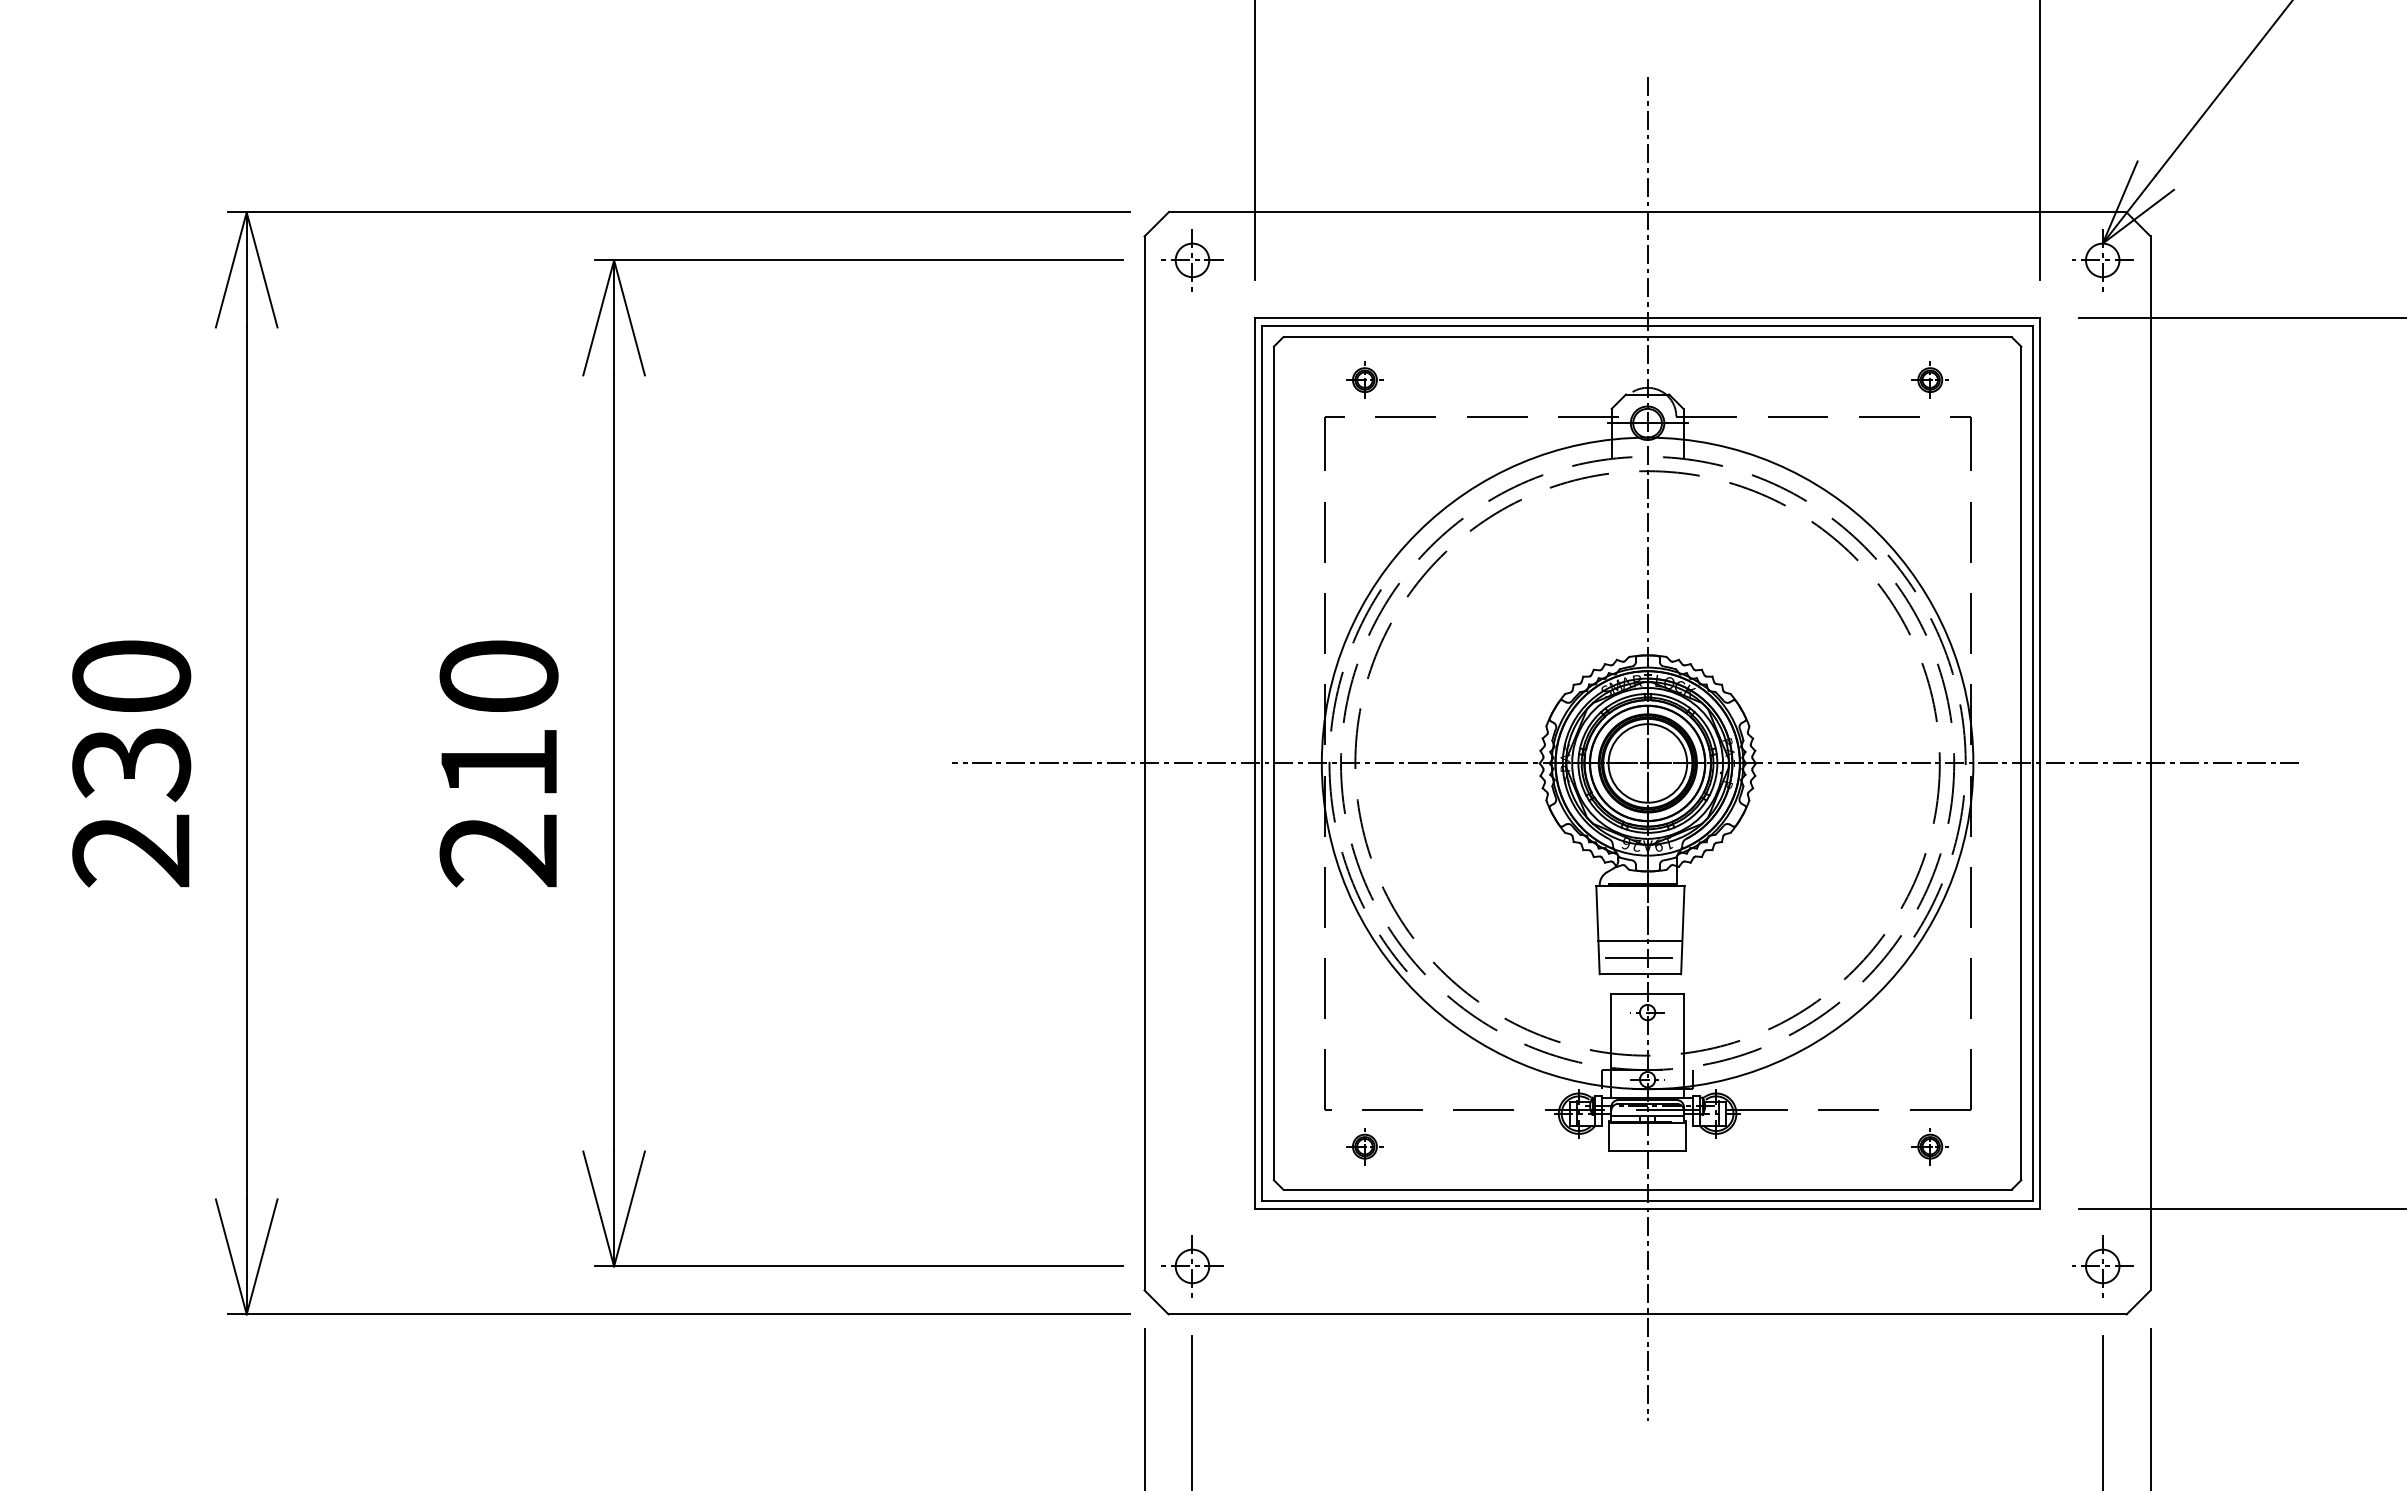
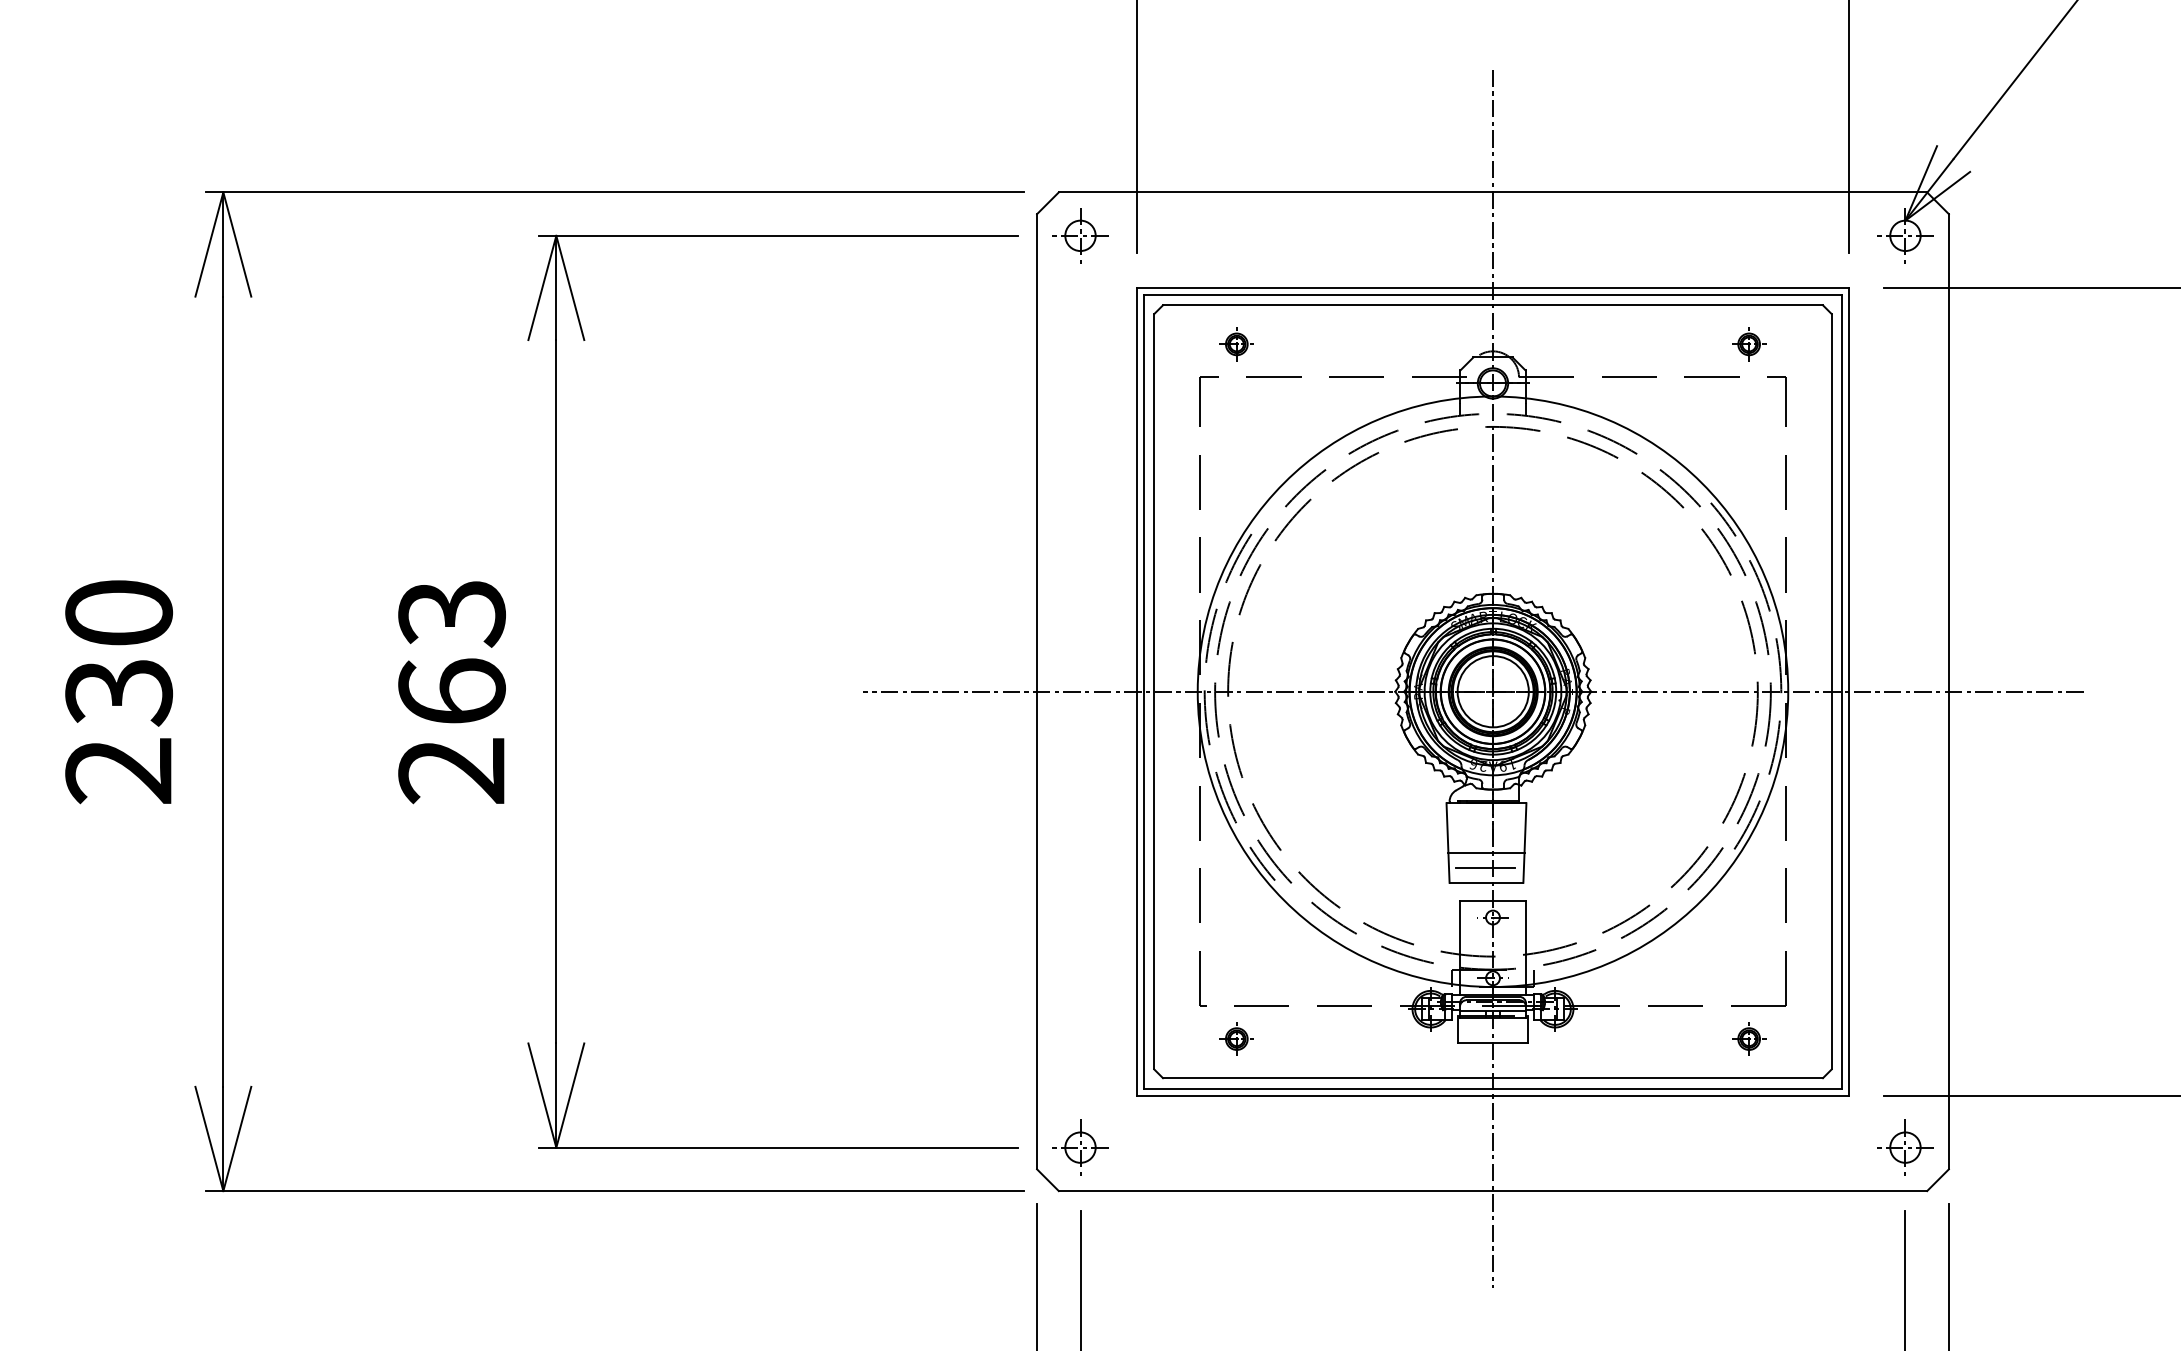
text: (498, 719) -> (451, 651), 210 -> 263

